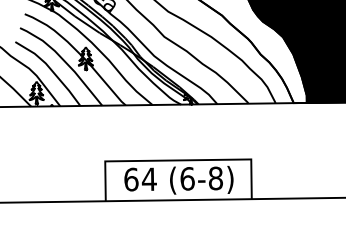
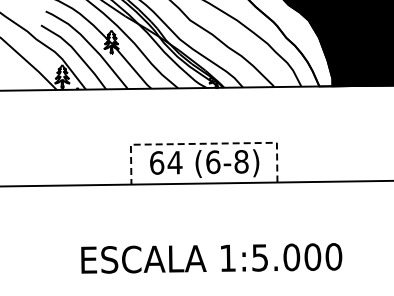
line: (177, 160) -> (203, 143), solid -> dashed

